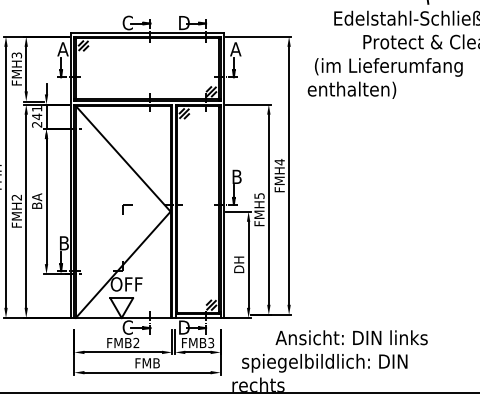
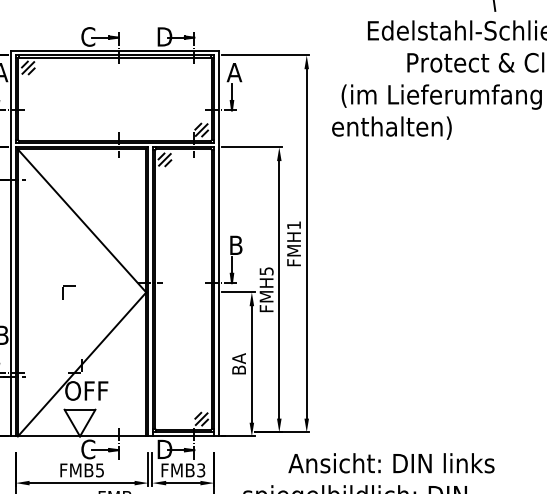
text: (279, 162) -> (293, 225), FMH4 -> FMH1
part: (127, 209) -> (68, 292), moved
text: (239, 264) -> (239, 364), DH -> BA
text: (136, 342) -> (100, 469), FMB2 -> FMB5

